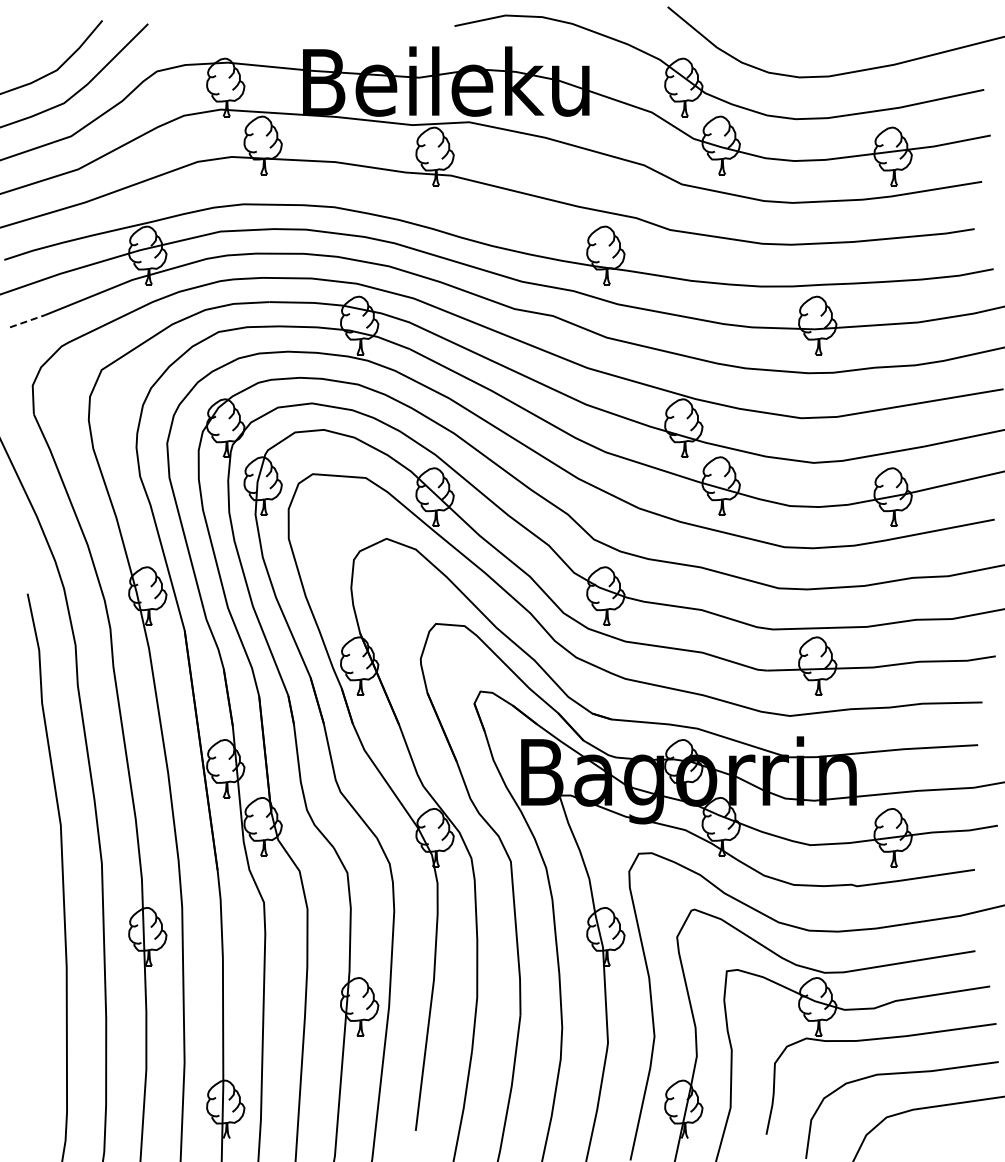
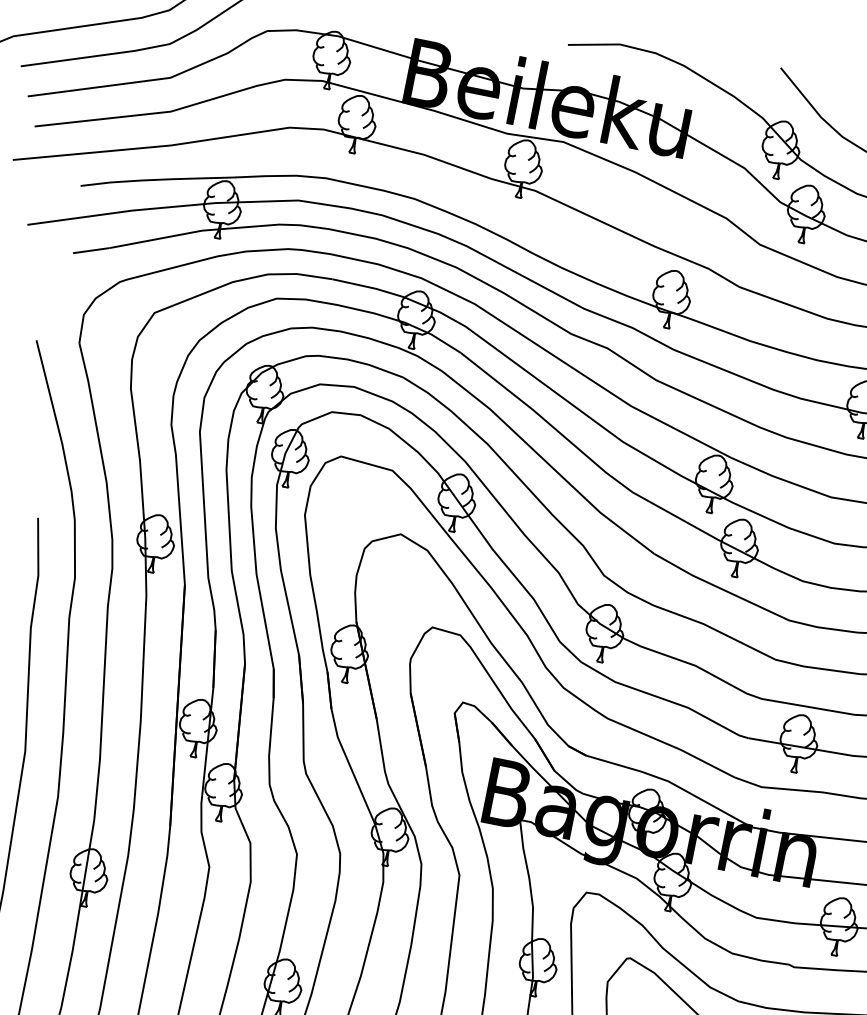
line: (28, 321) -> (92, 251), dashed -> solid

